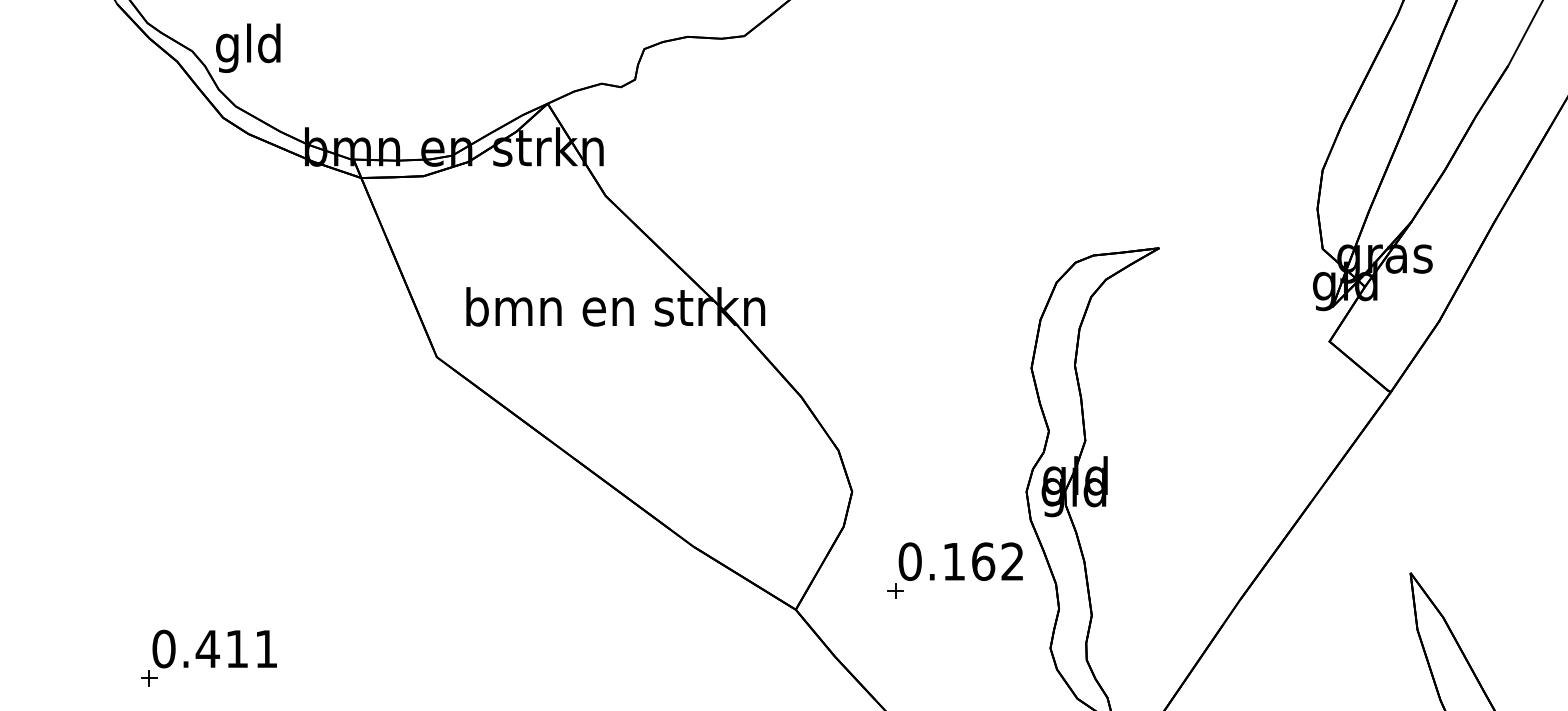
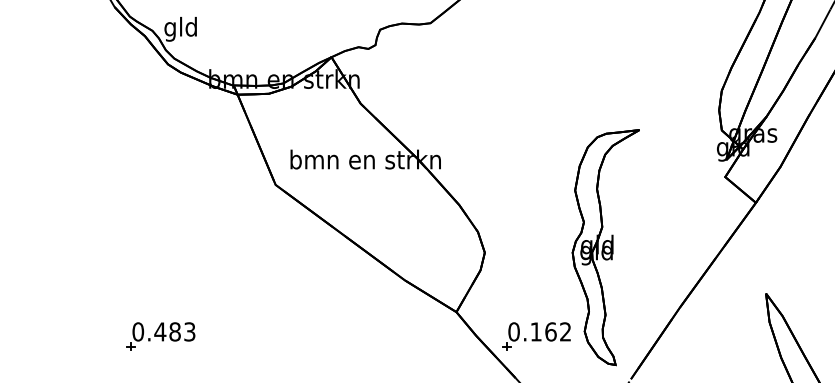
part: (954, 570) -> (536, 336), moved
text: (251, 648) -> (182, 331), 0.411 -> 0.483

